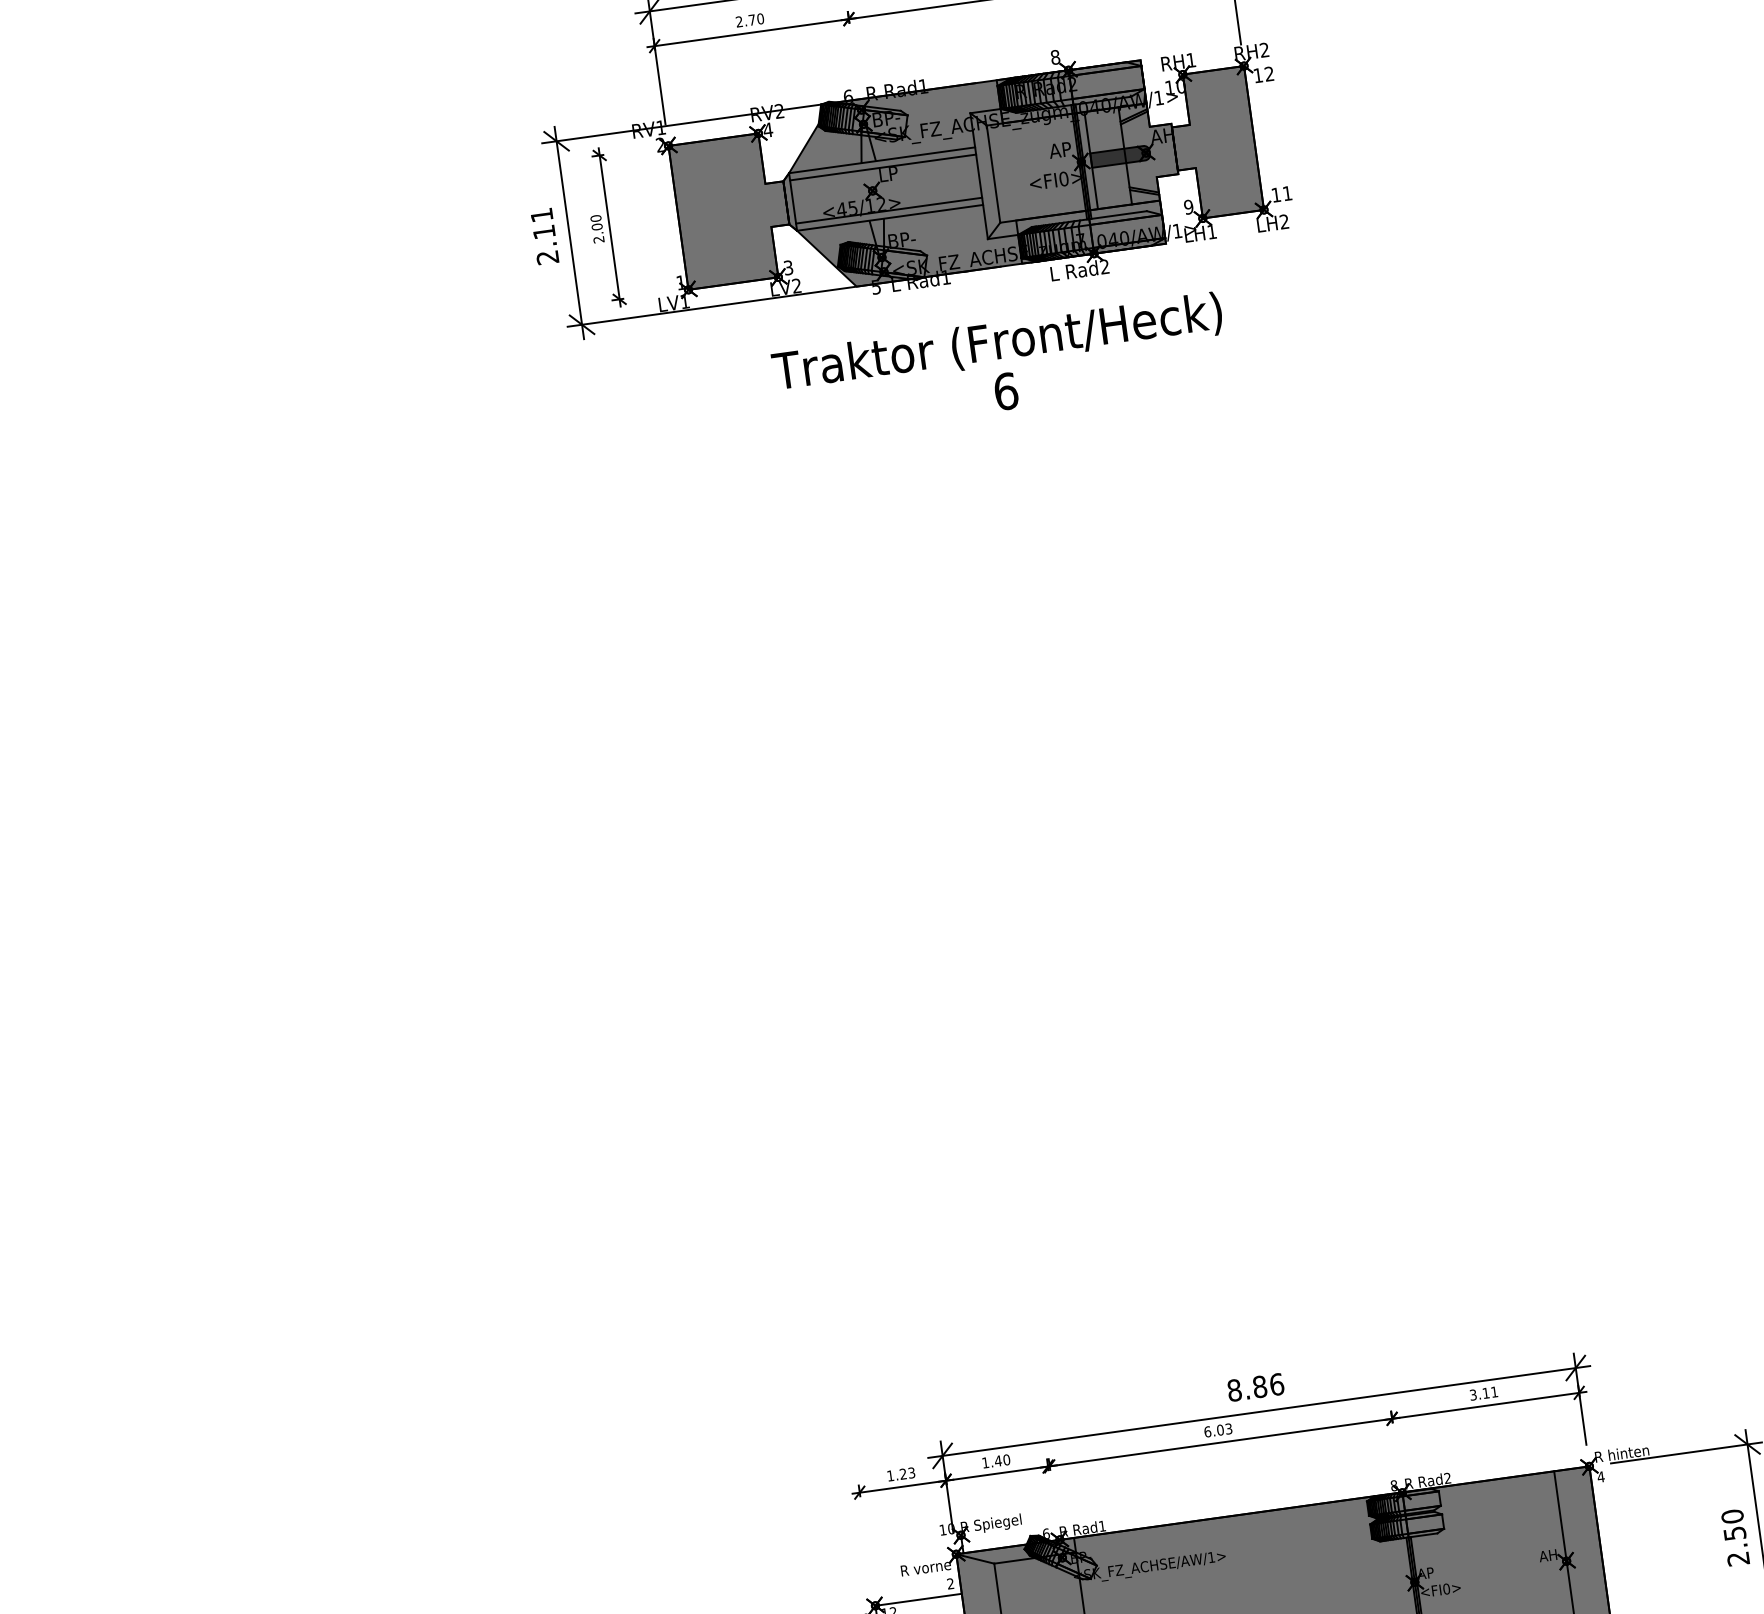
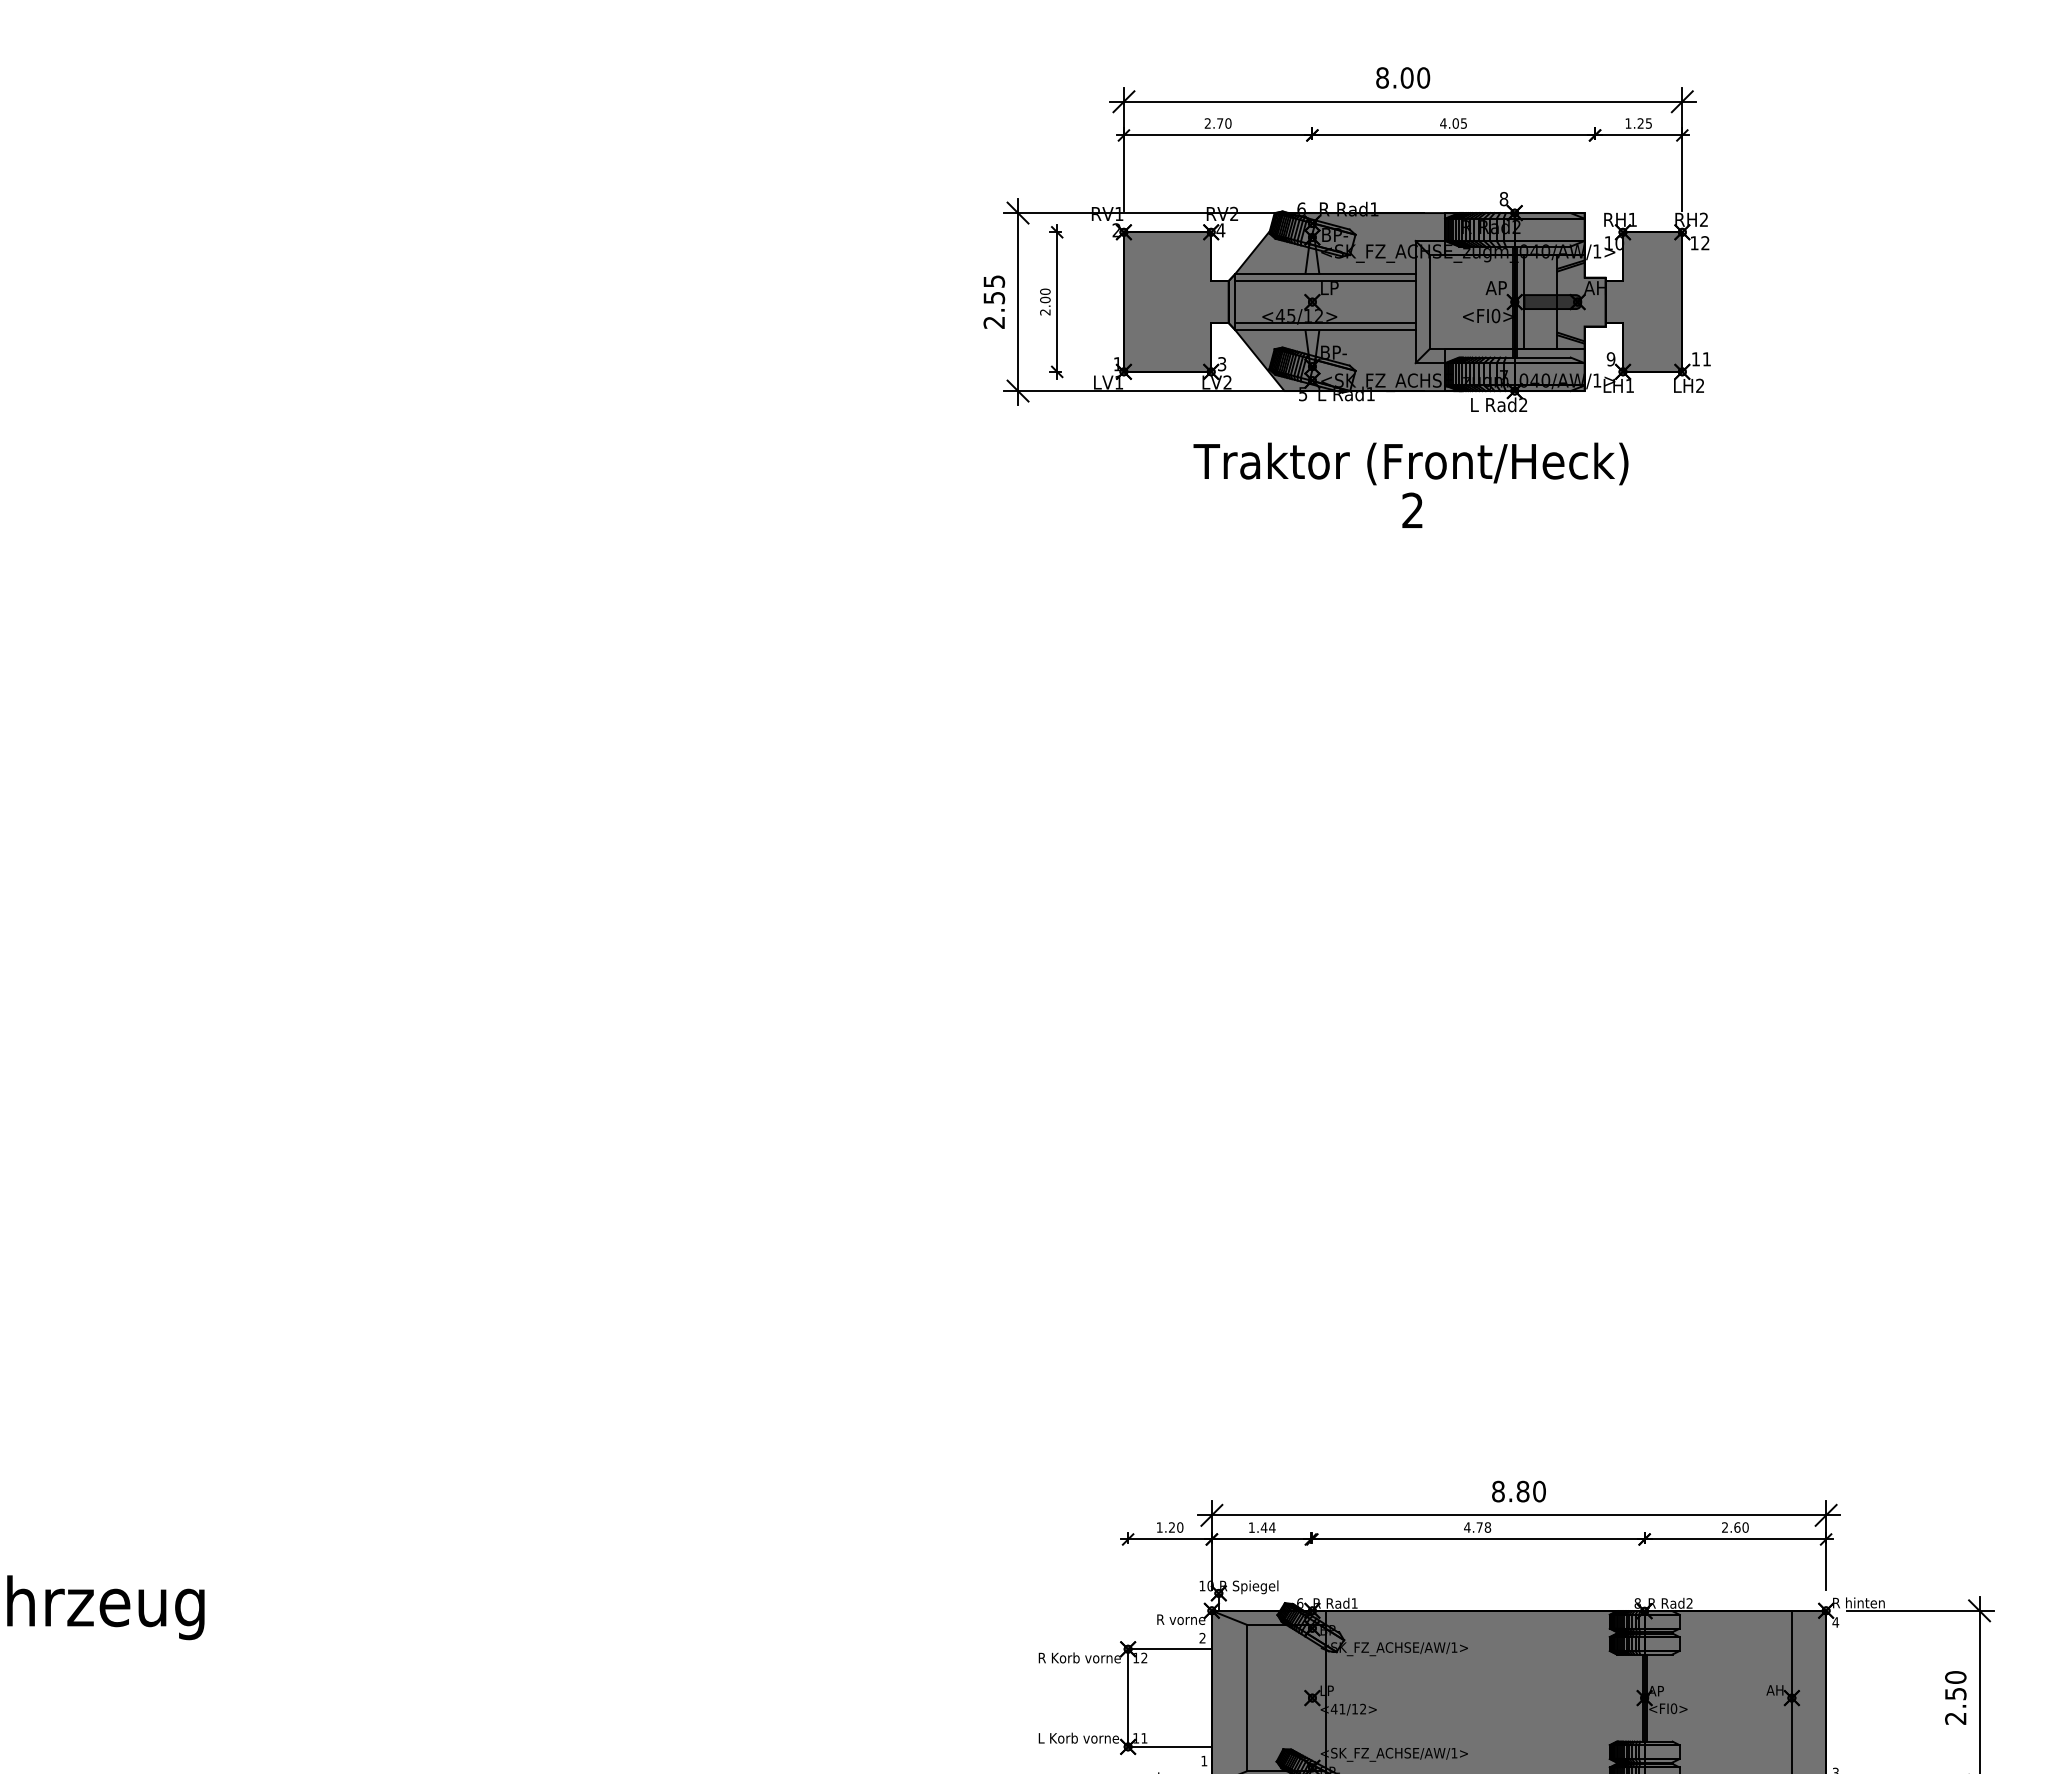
text: (543, 223) -> (994, 289), 2.11 -> 2.55
text: (1005, 391) -> (1412, 510), 6 -> 2
text: (1276, 1384) -> (1539, 1491), 8.86 -> 8.80
text: (1484, 1393) -> (1735, 1527), 3.11 -> 2.60
text: (1218, 1430) -> (1477, 1527), 6.03 -> 4.78
text: (1006, 1459) -> (1272, 1527), 1.40 -> 1.44
text: (912, 1472) -> (1180, 1527), 1.23 -> 1.20

